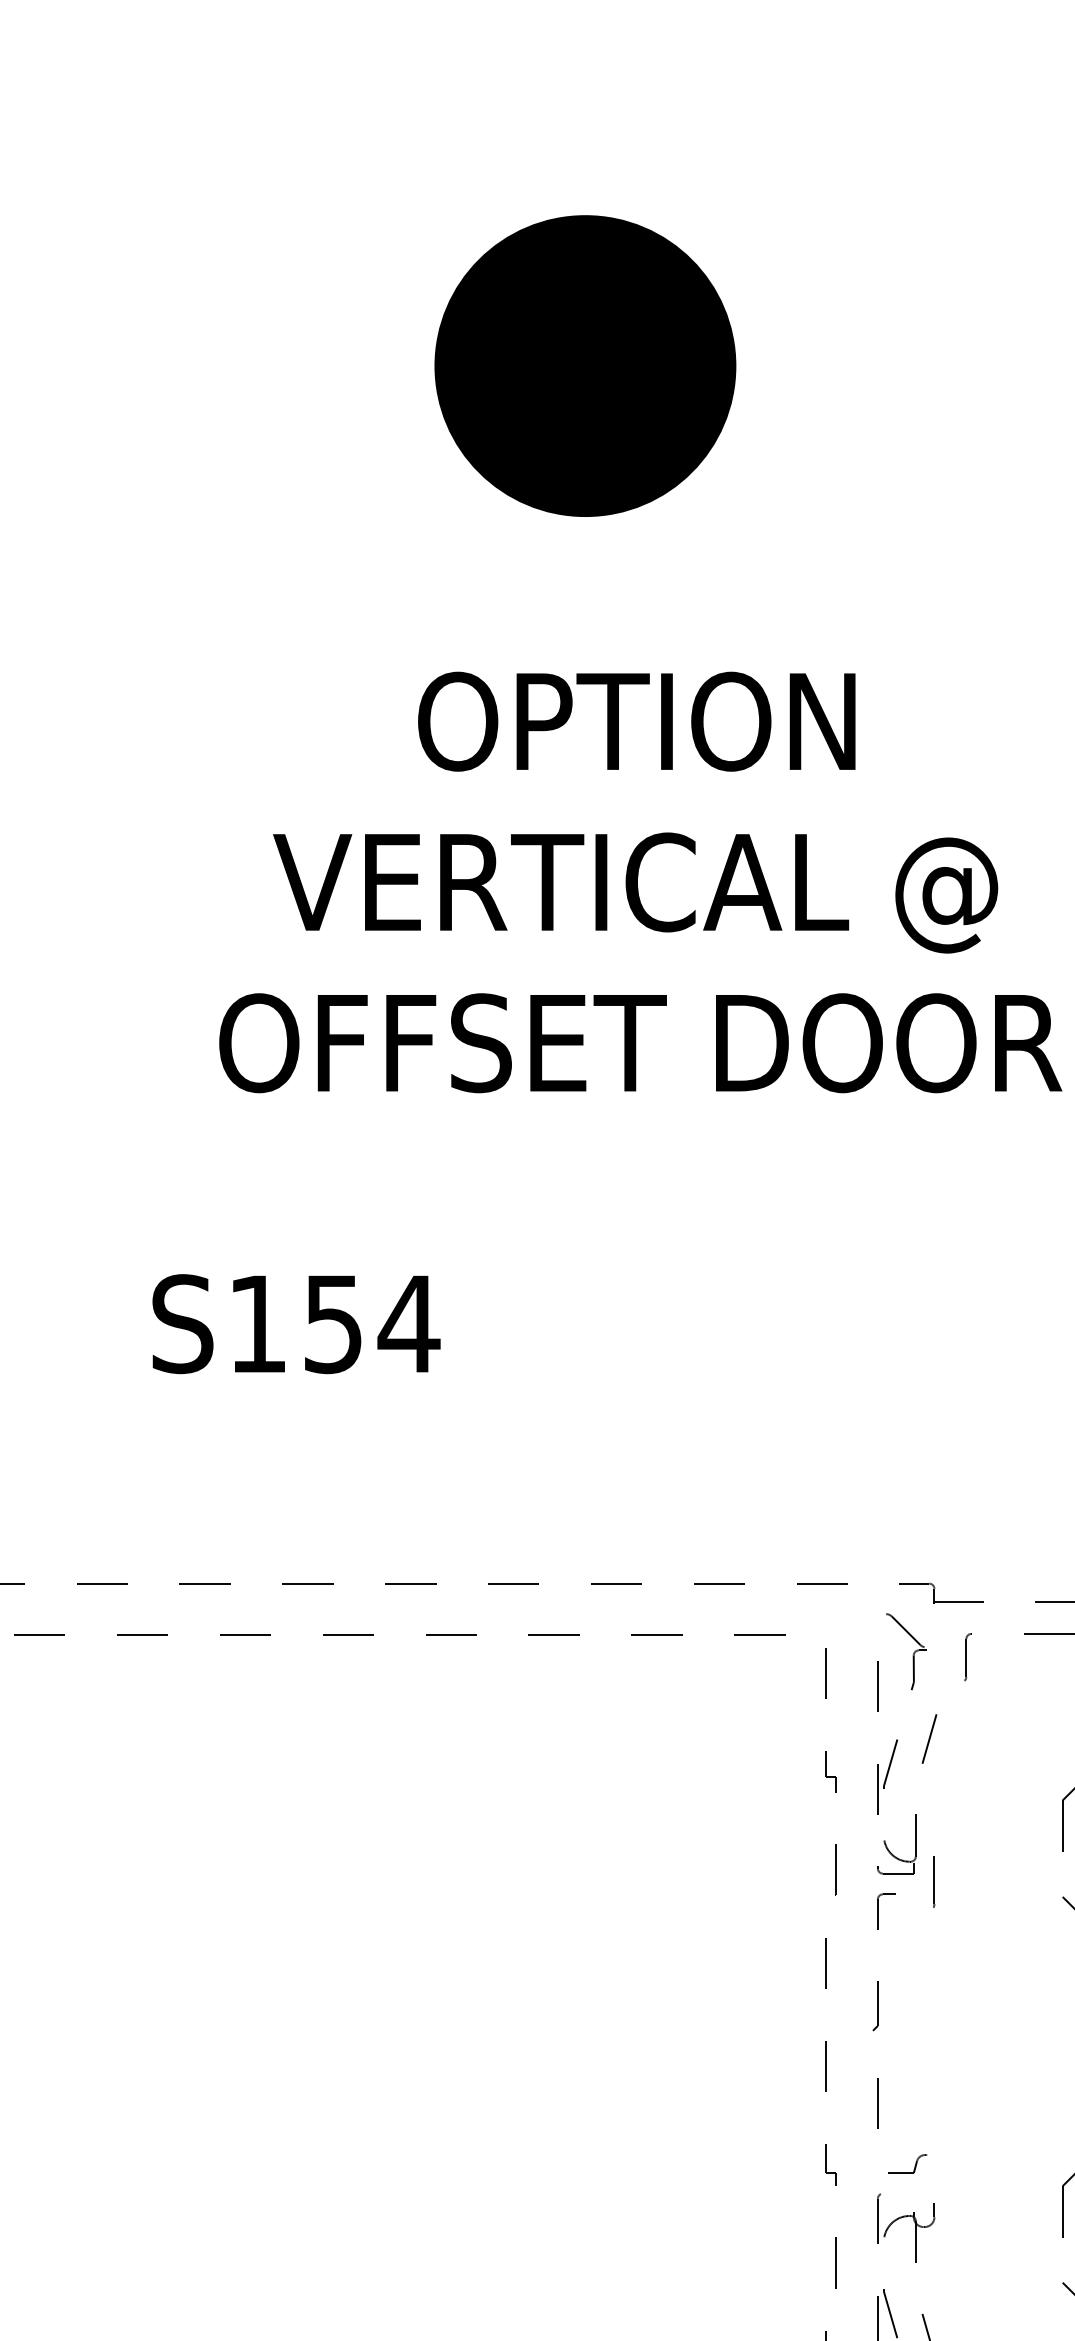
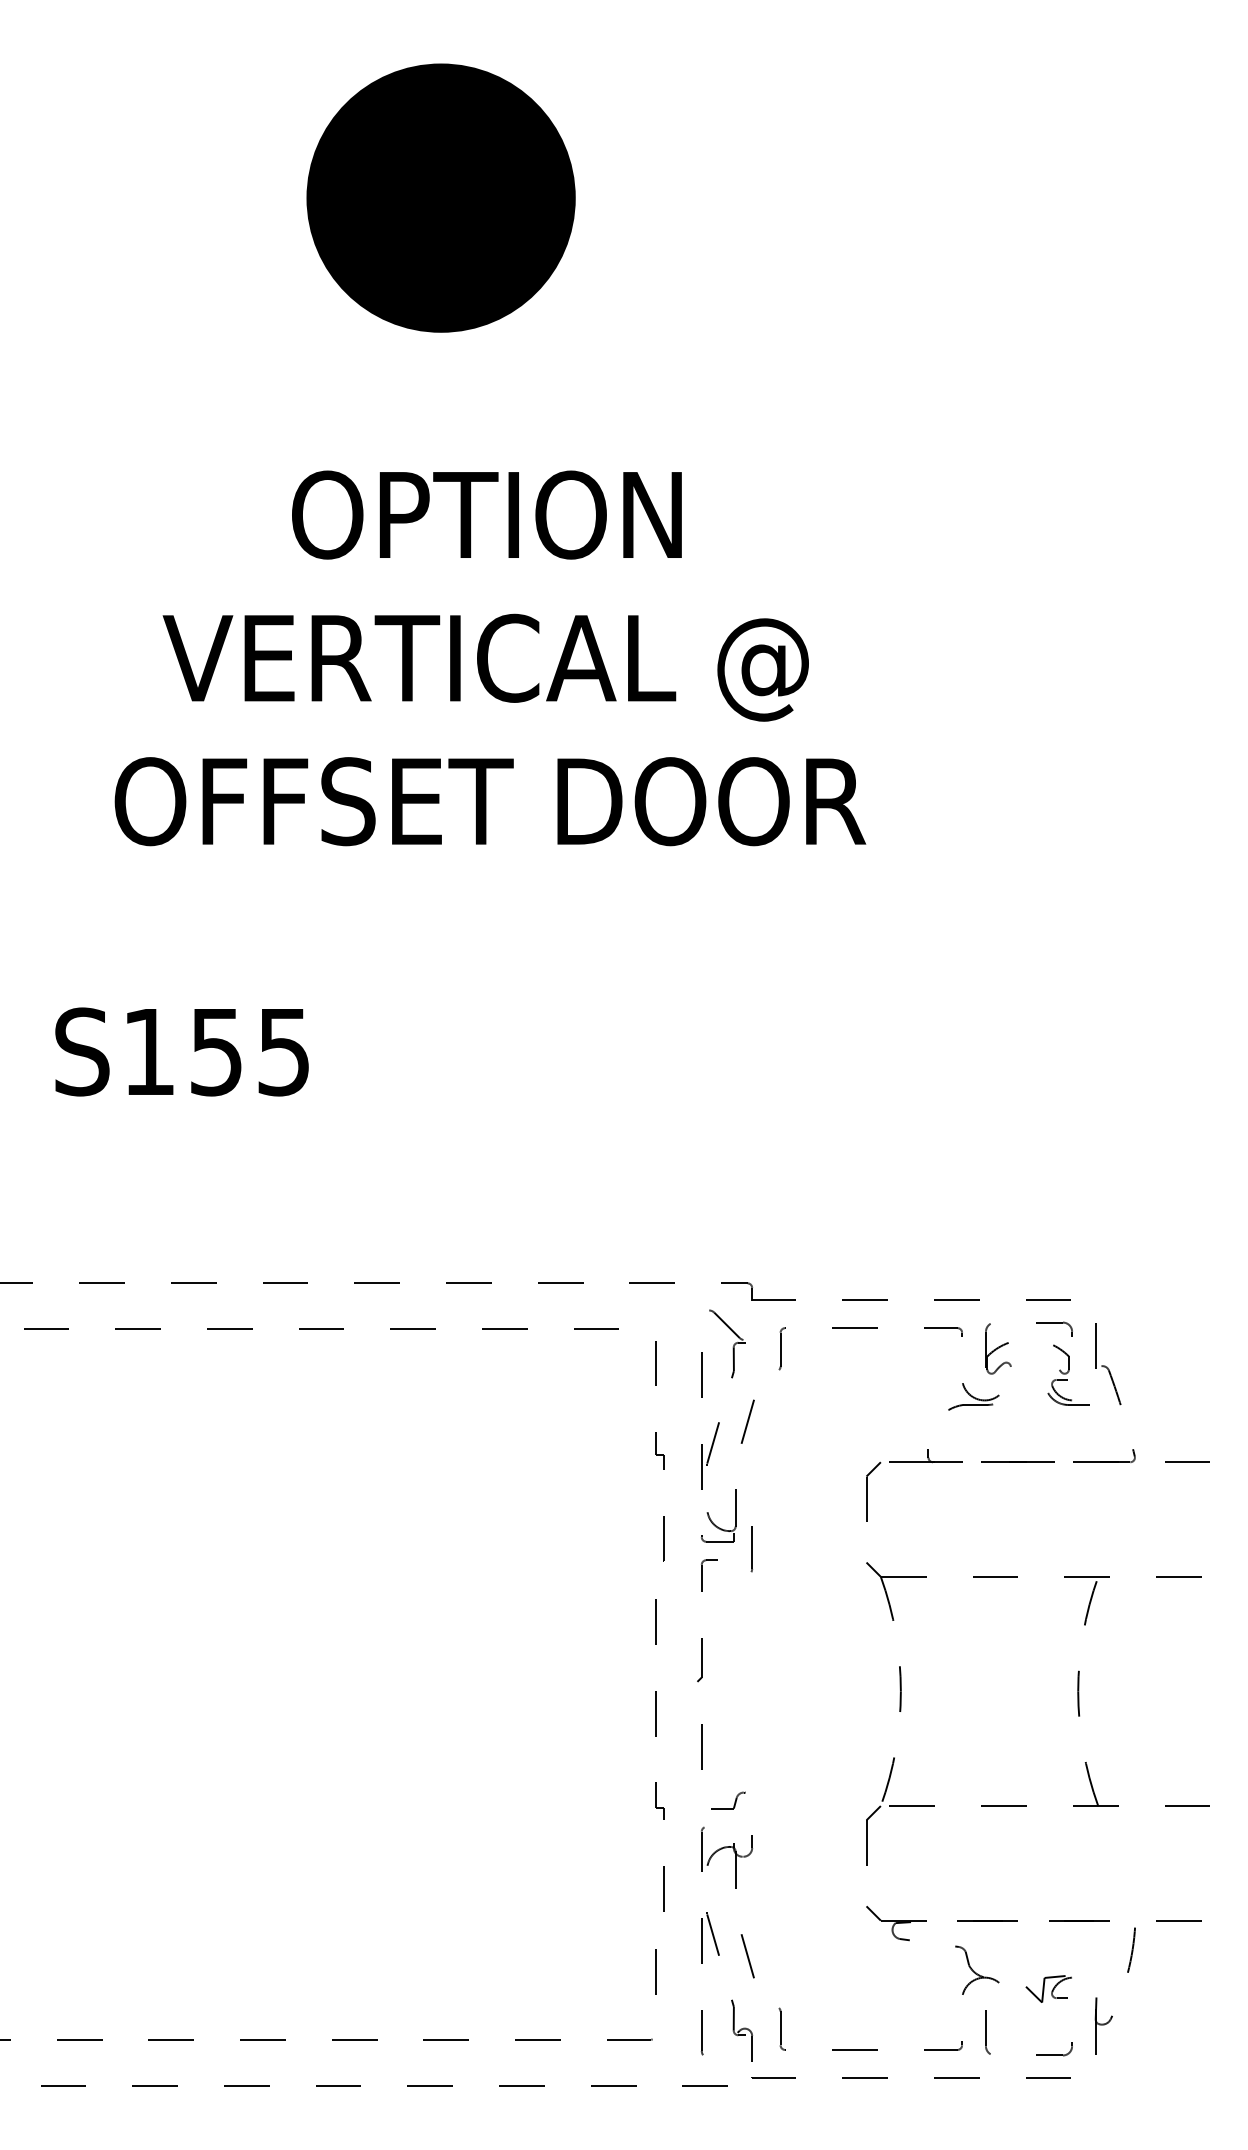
text: (408, 1324) -> (283, 1052), S154 -> S155

